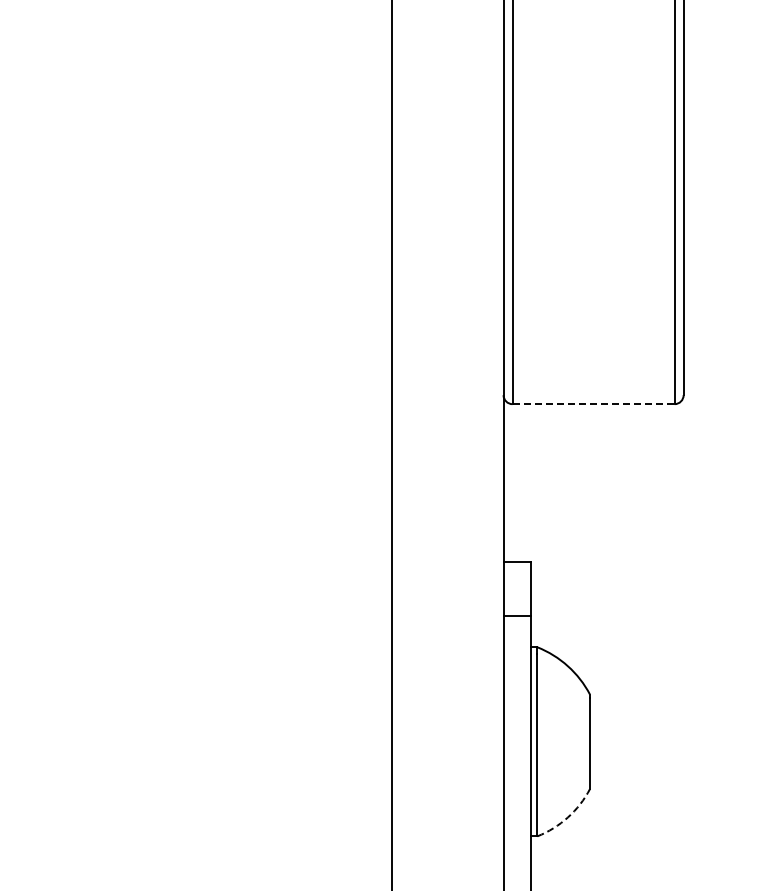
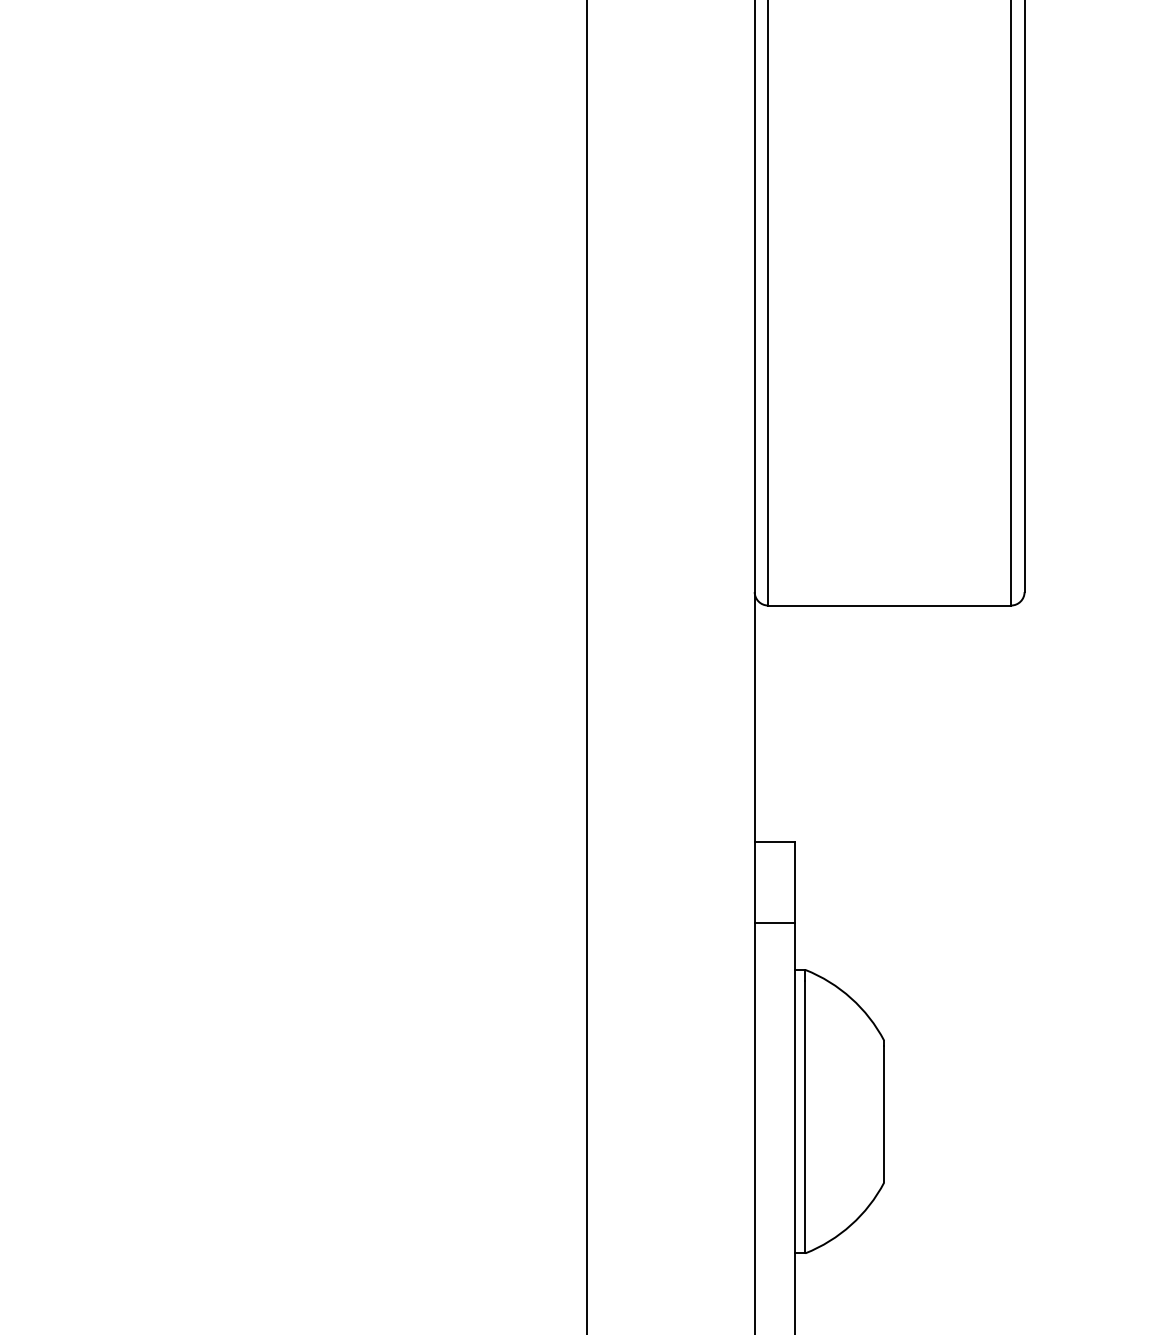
line: (594, 404) -> (891, 606), dashed -> solid
arc: (567, 817) -> (850, 1225), dashed -> solid

